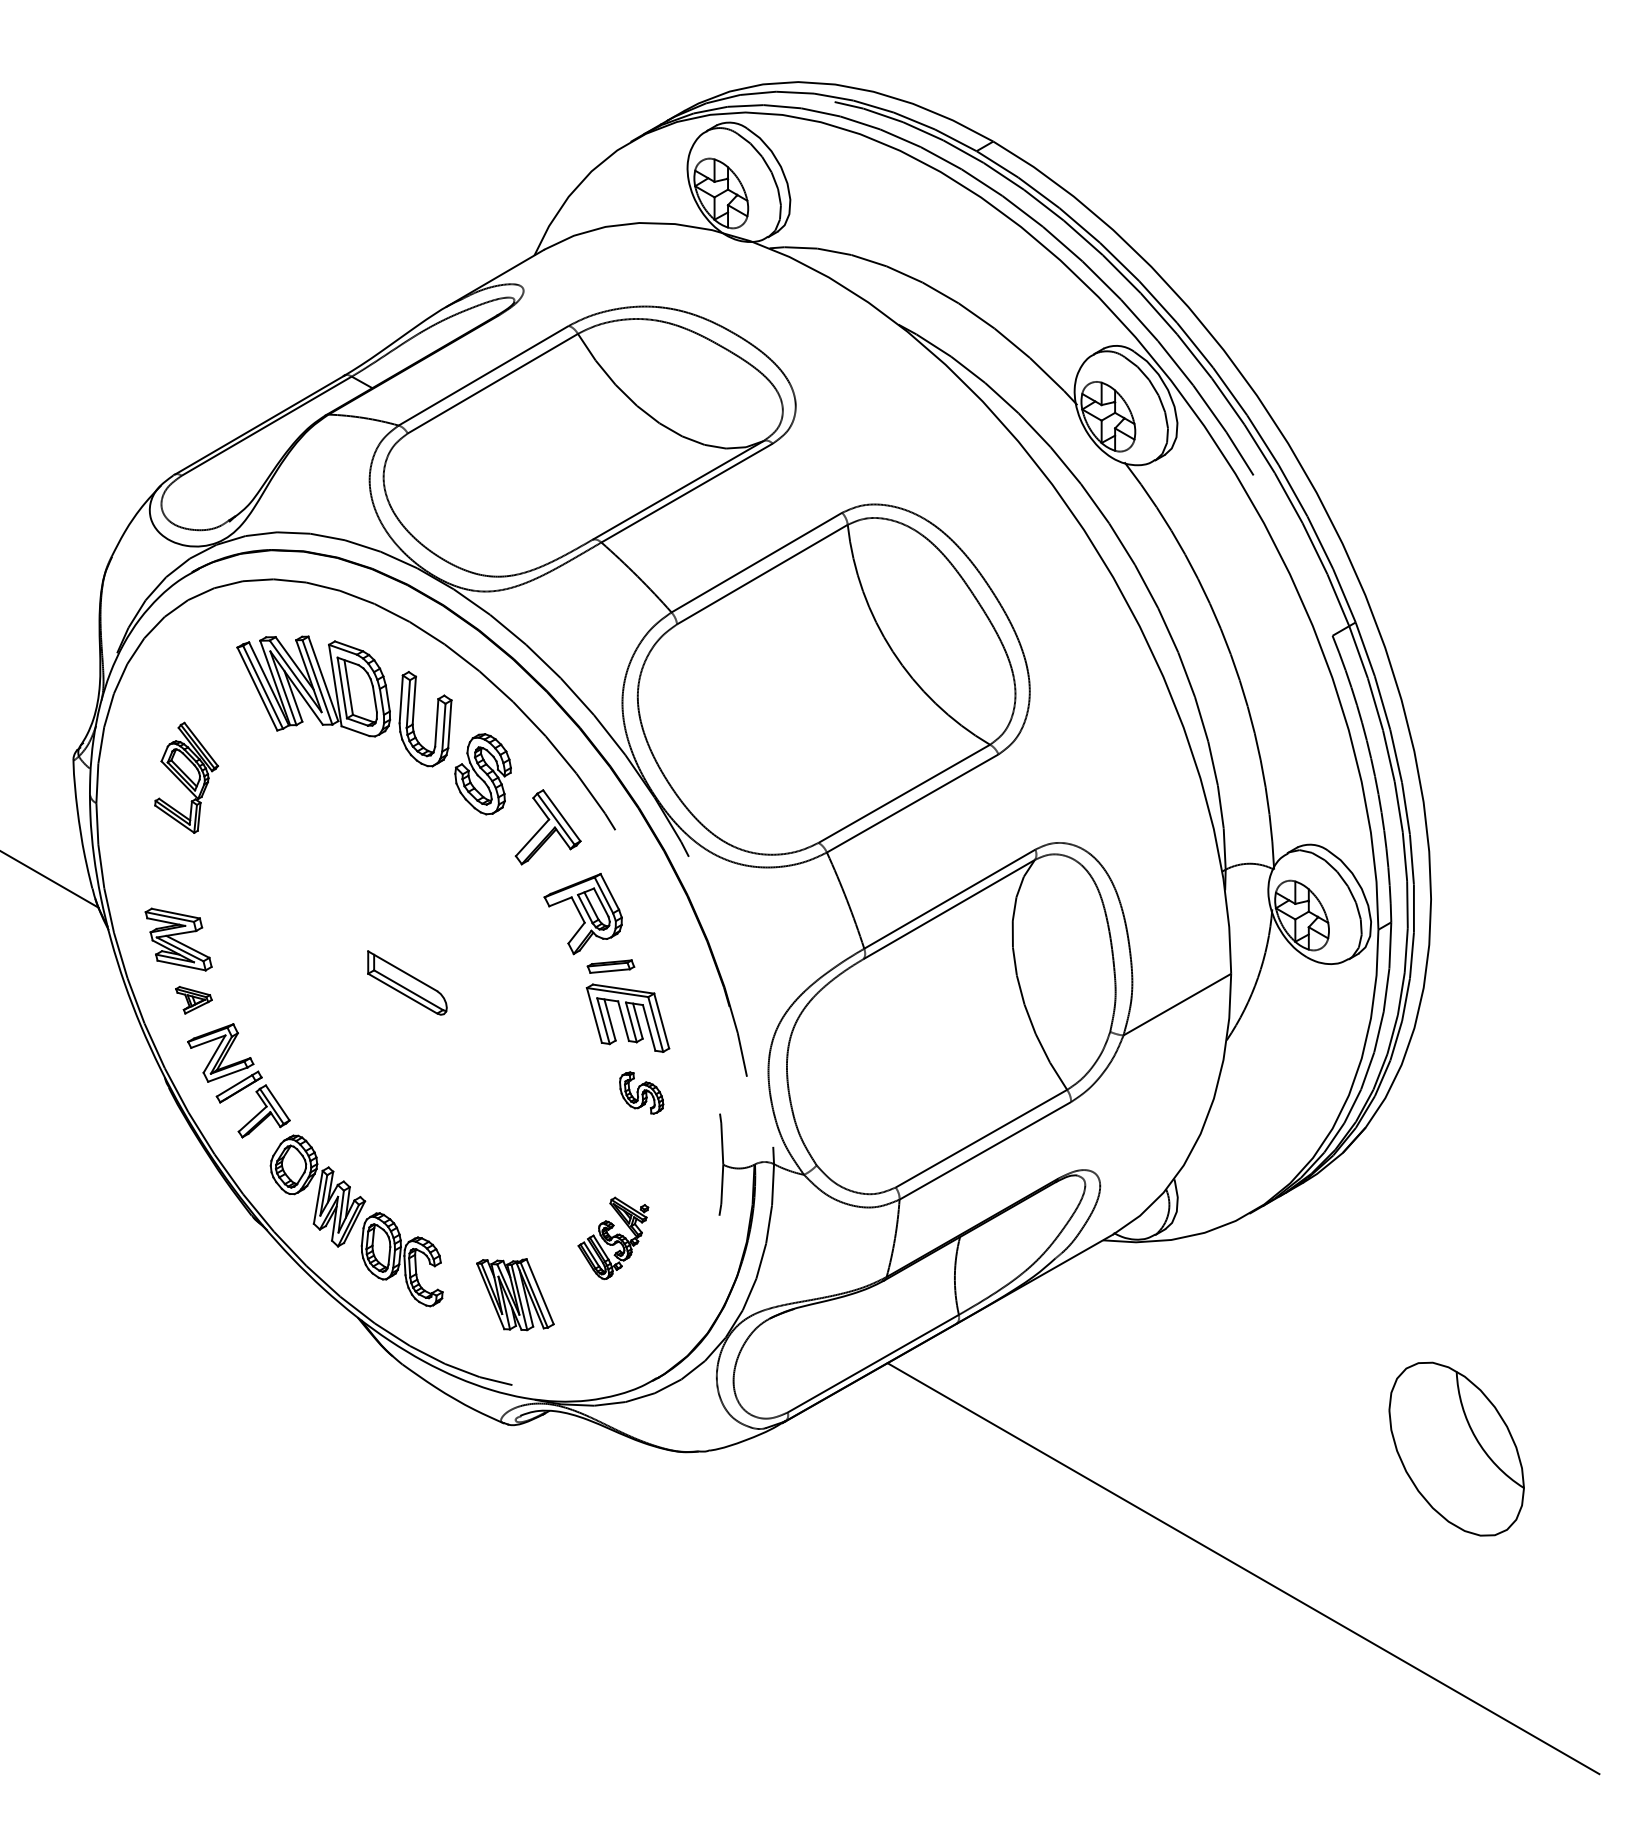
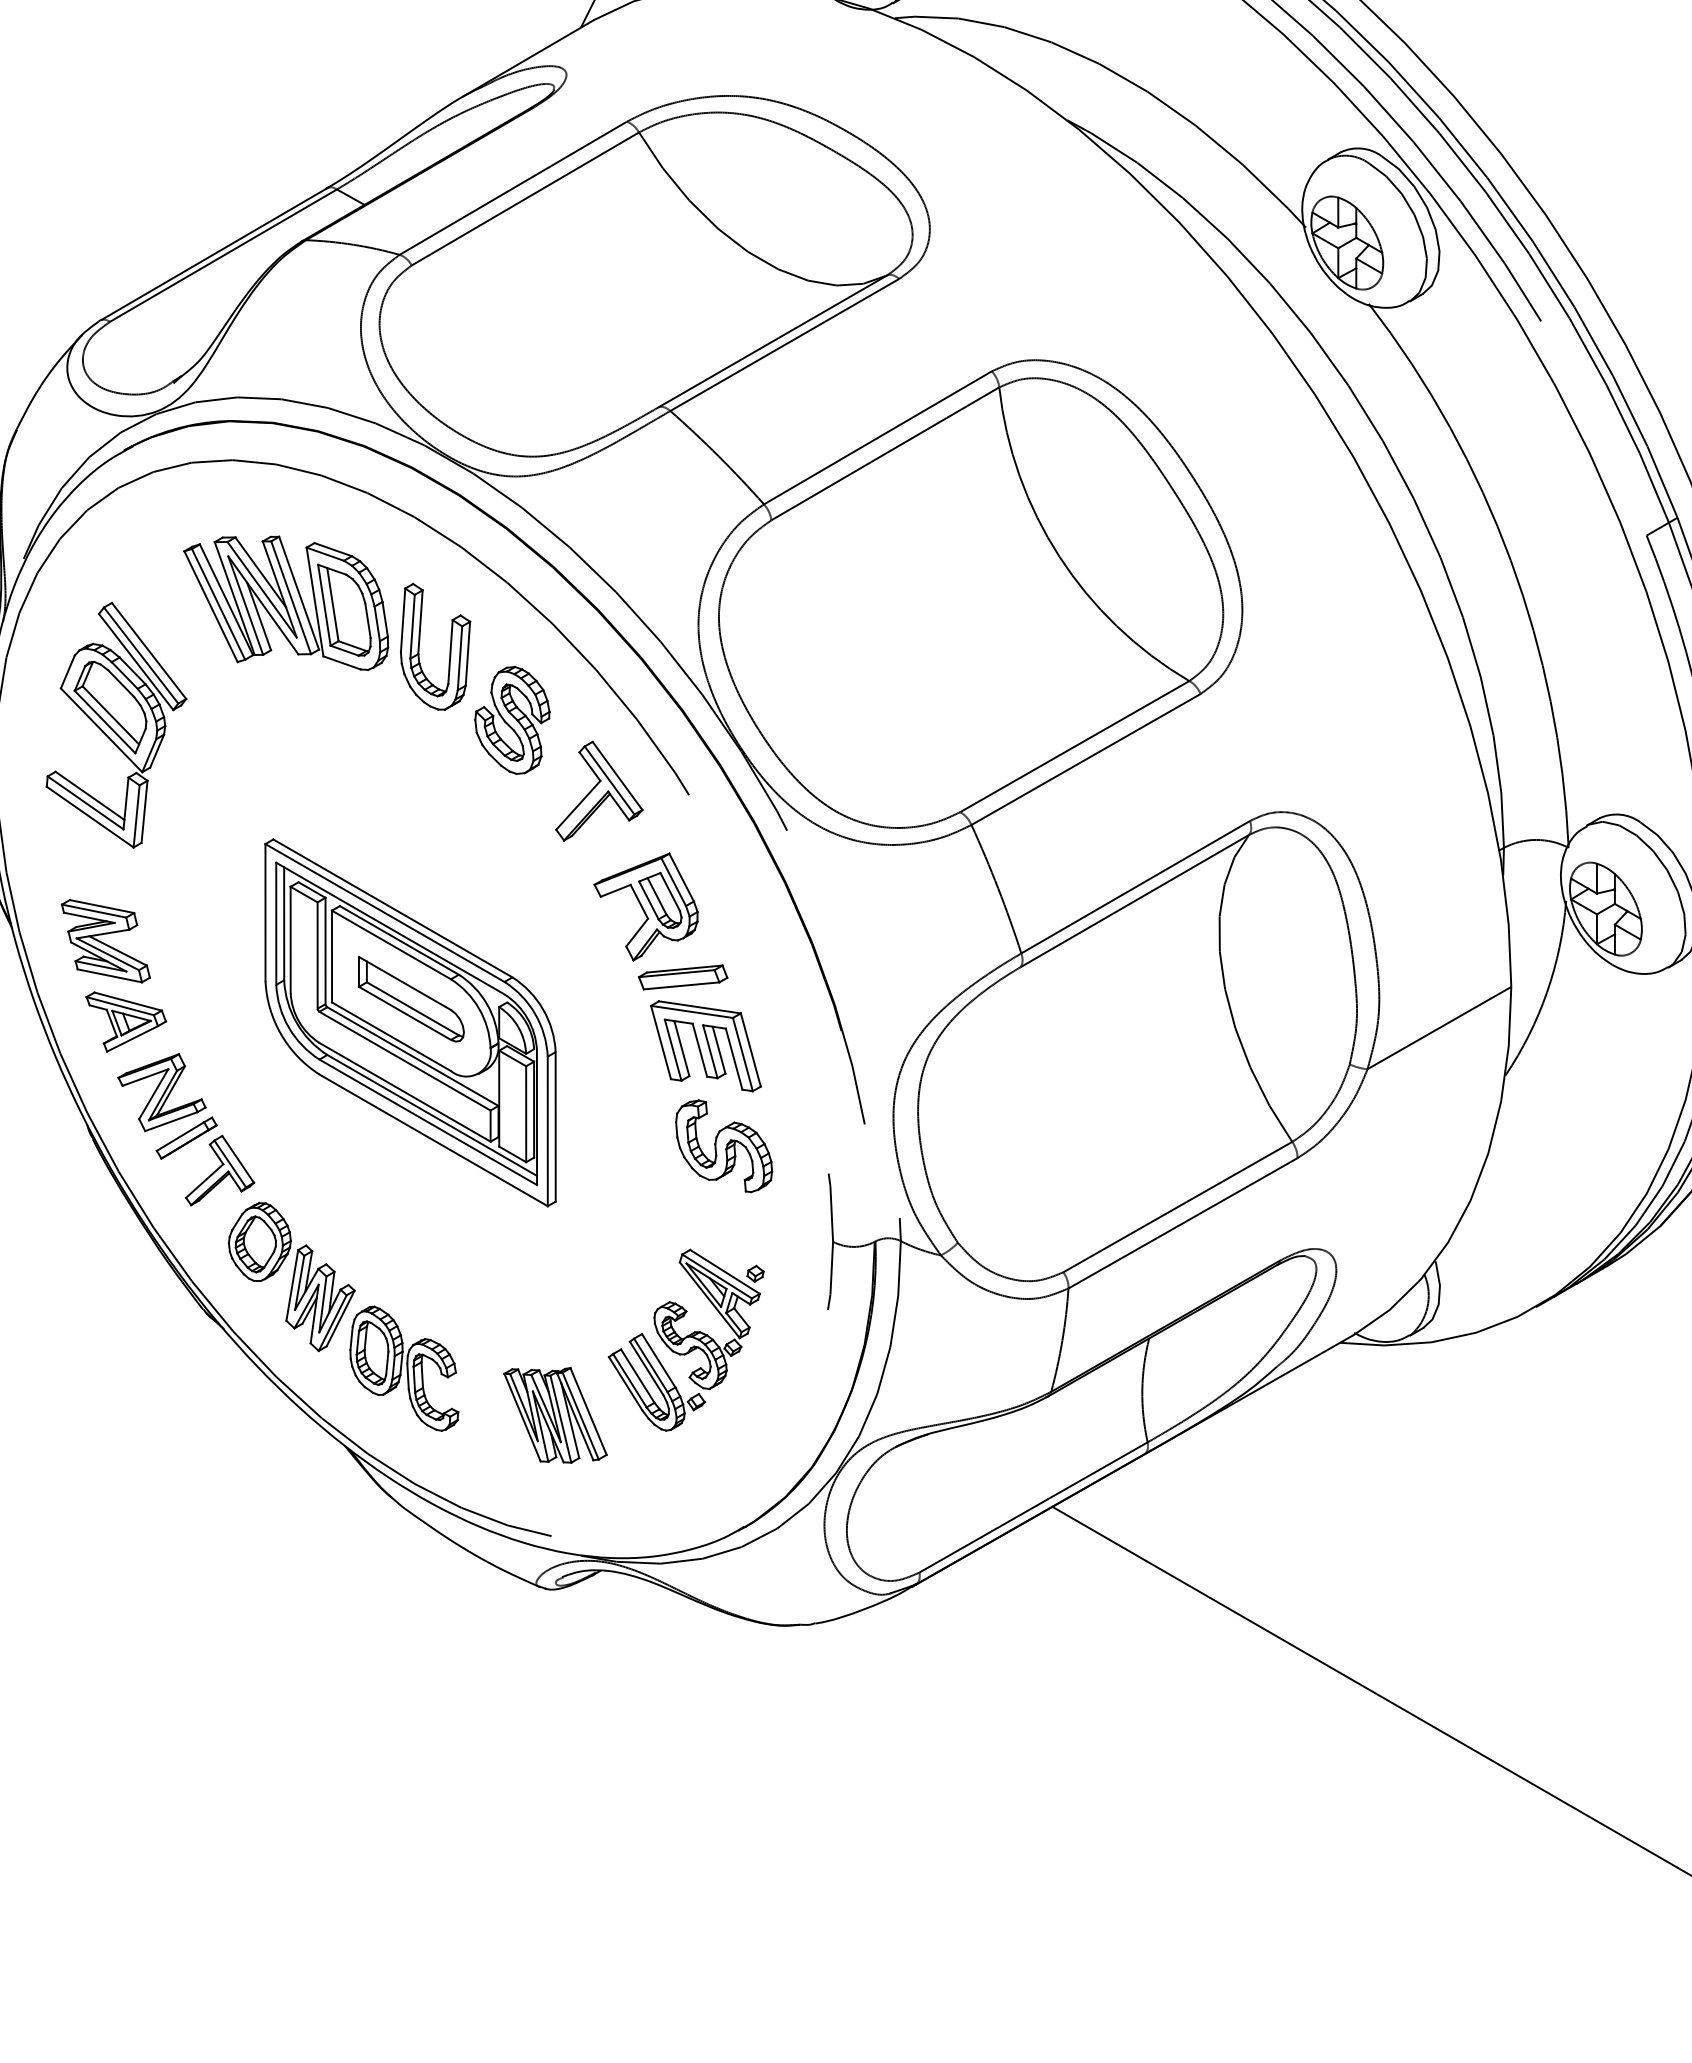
part: (186, 777) -> (116, 724), size x1.67
part: (610, 966) -> (682, 977), size x1.43
part: (193, 1000) -> (125, 1022), size x1.67
part: (406, 1000) -> (410, 1022), added
part: (641, 1092) -> (723, 1145), size x1.67
part: (613, 1238) -> (686, 1340), size x1.67

